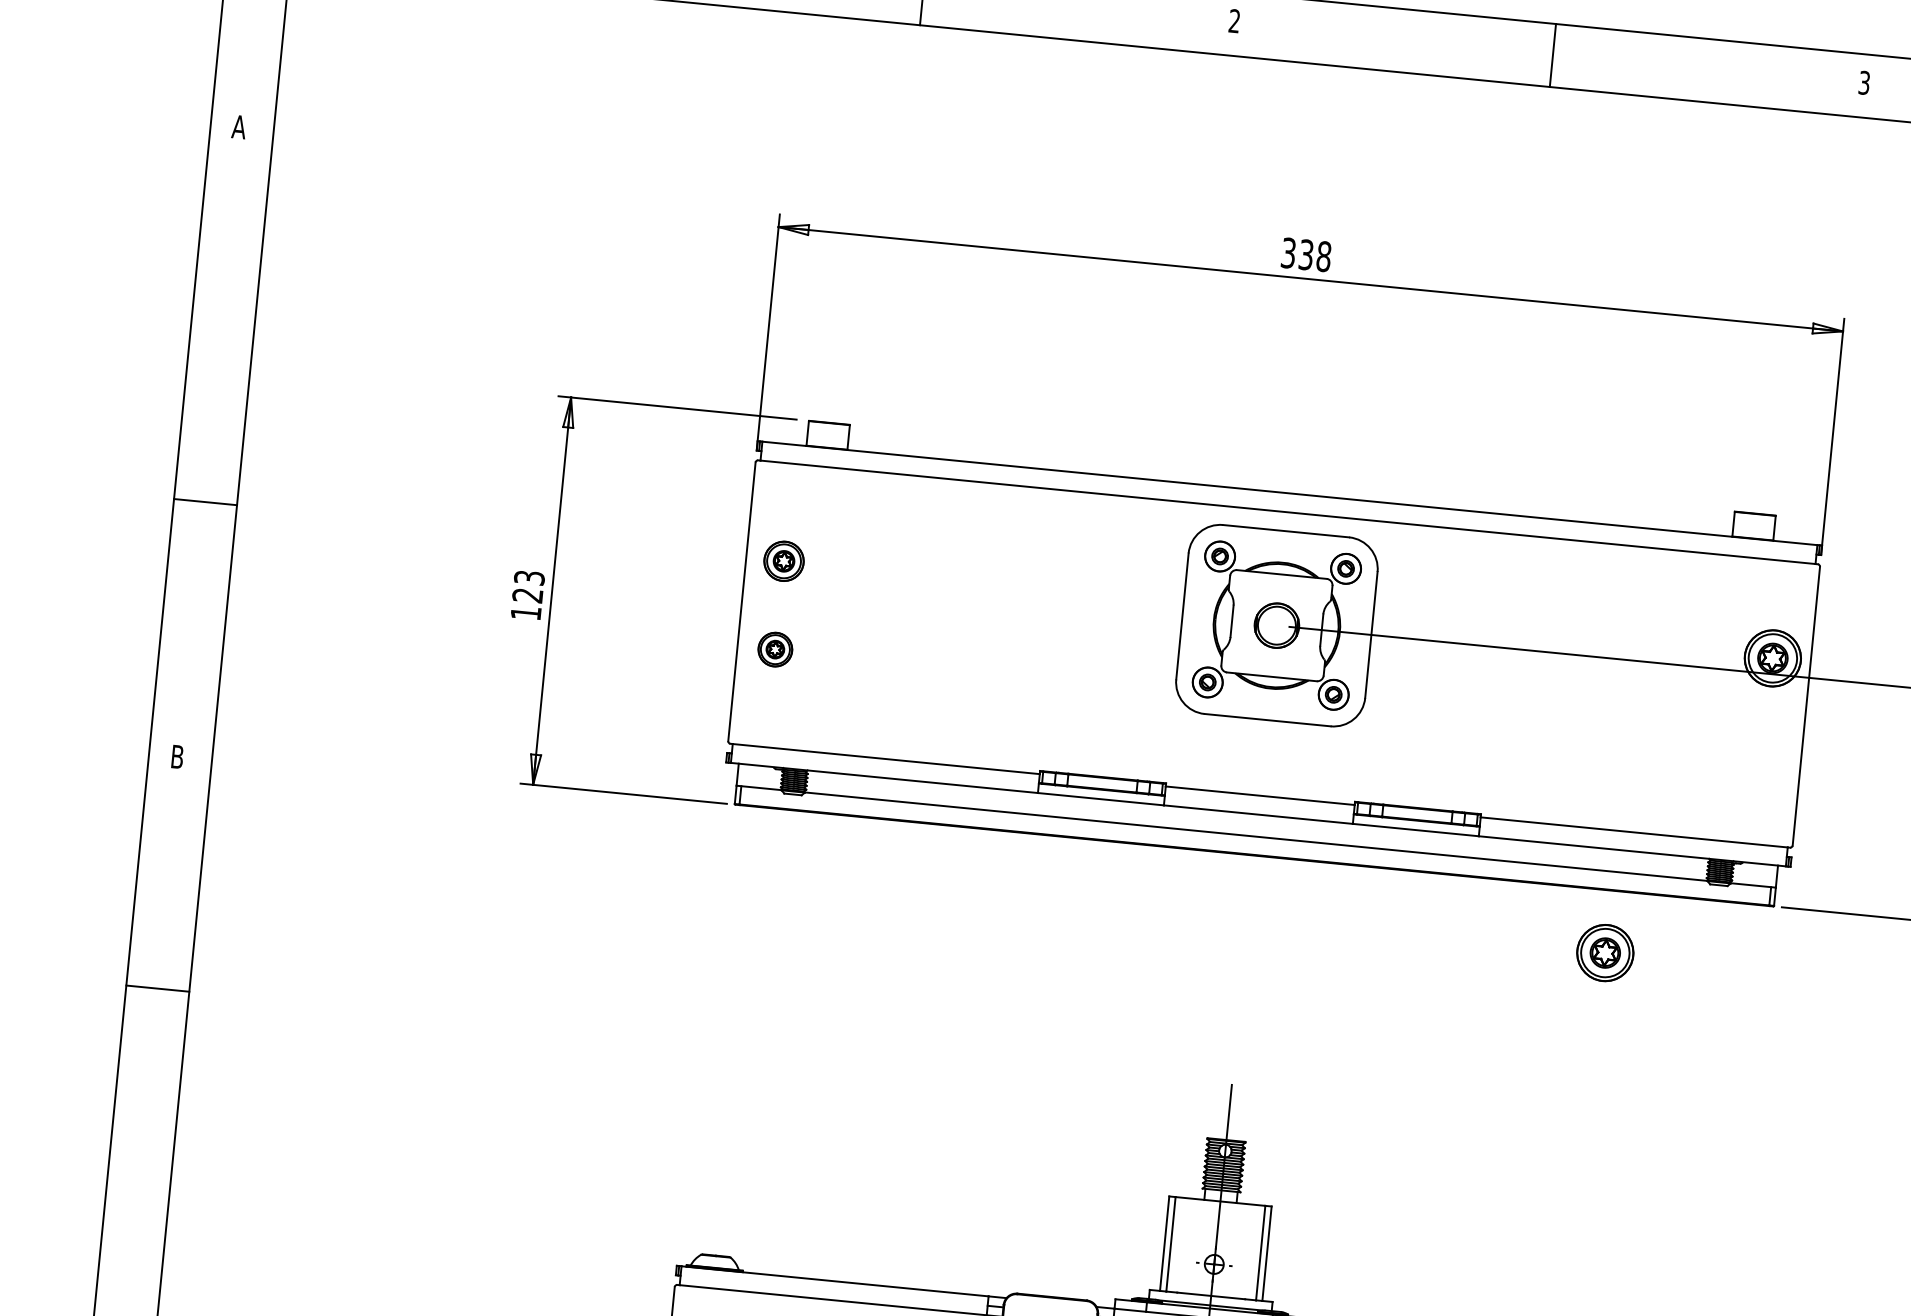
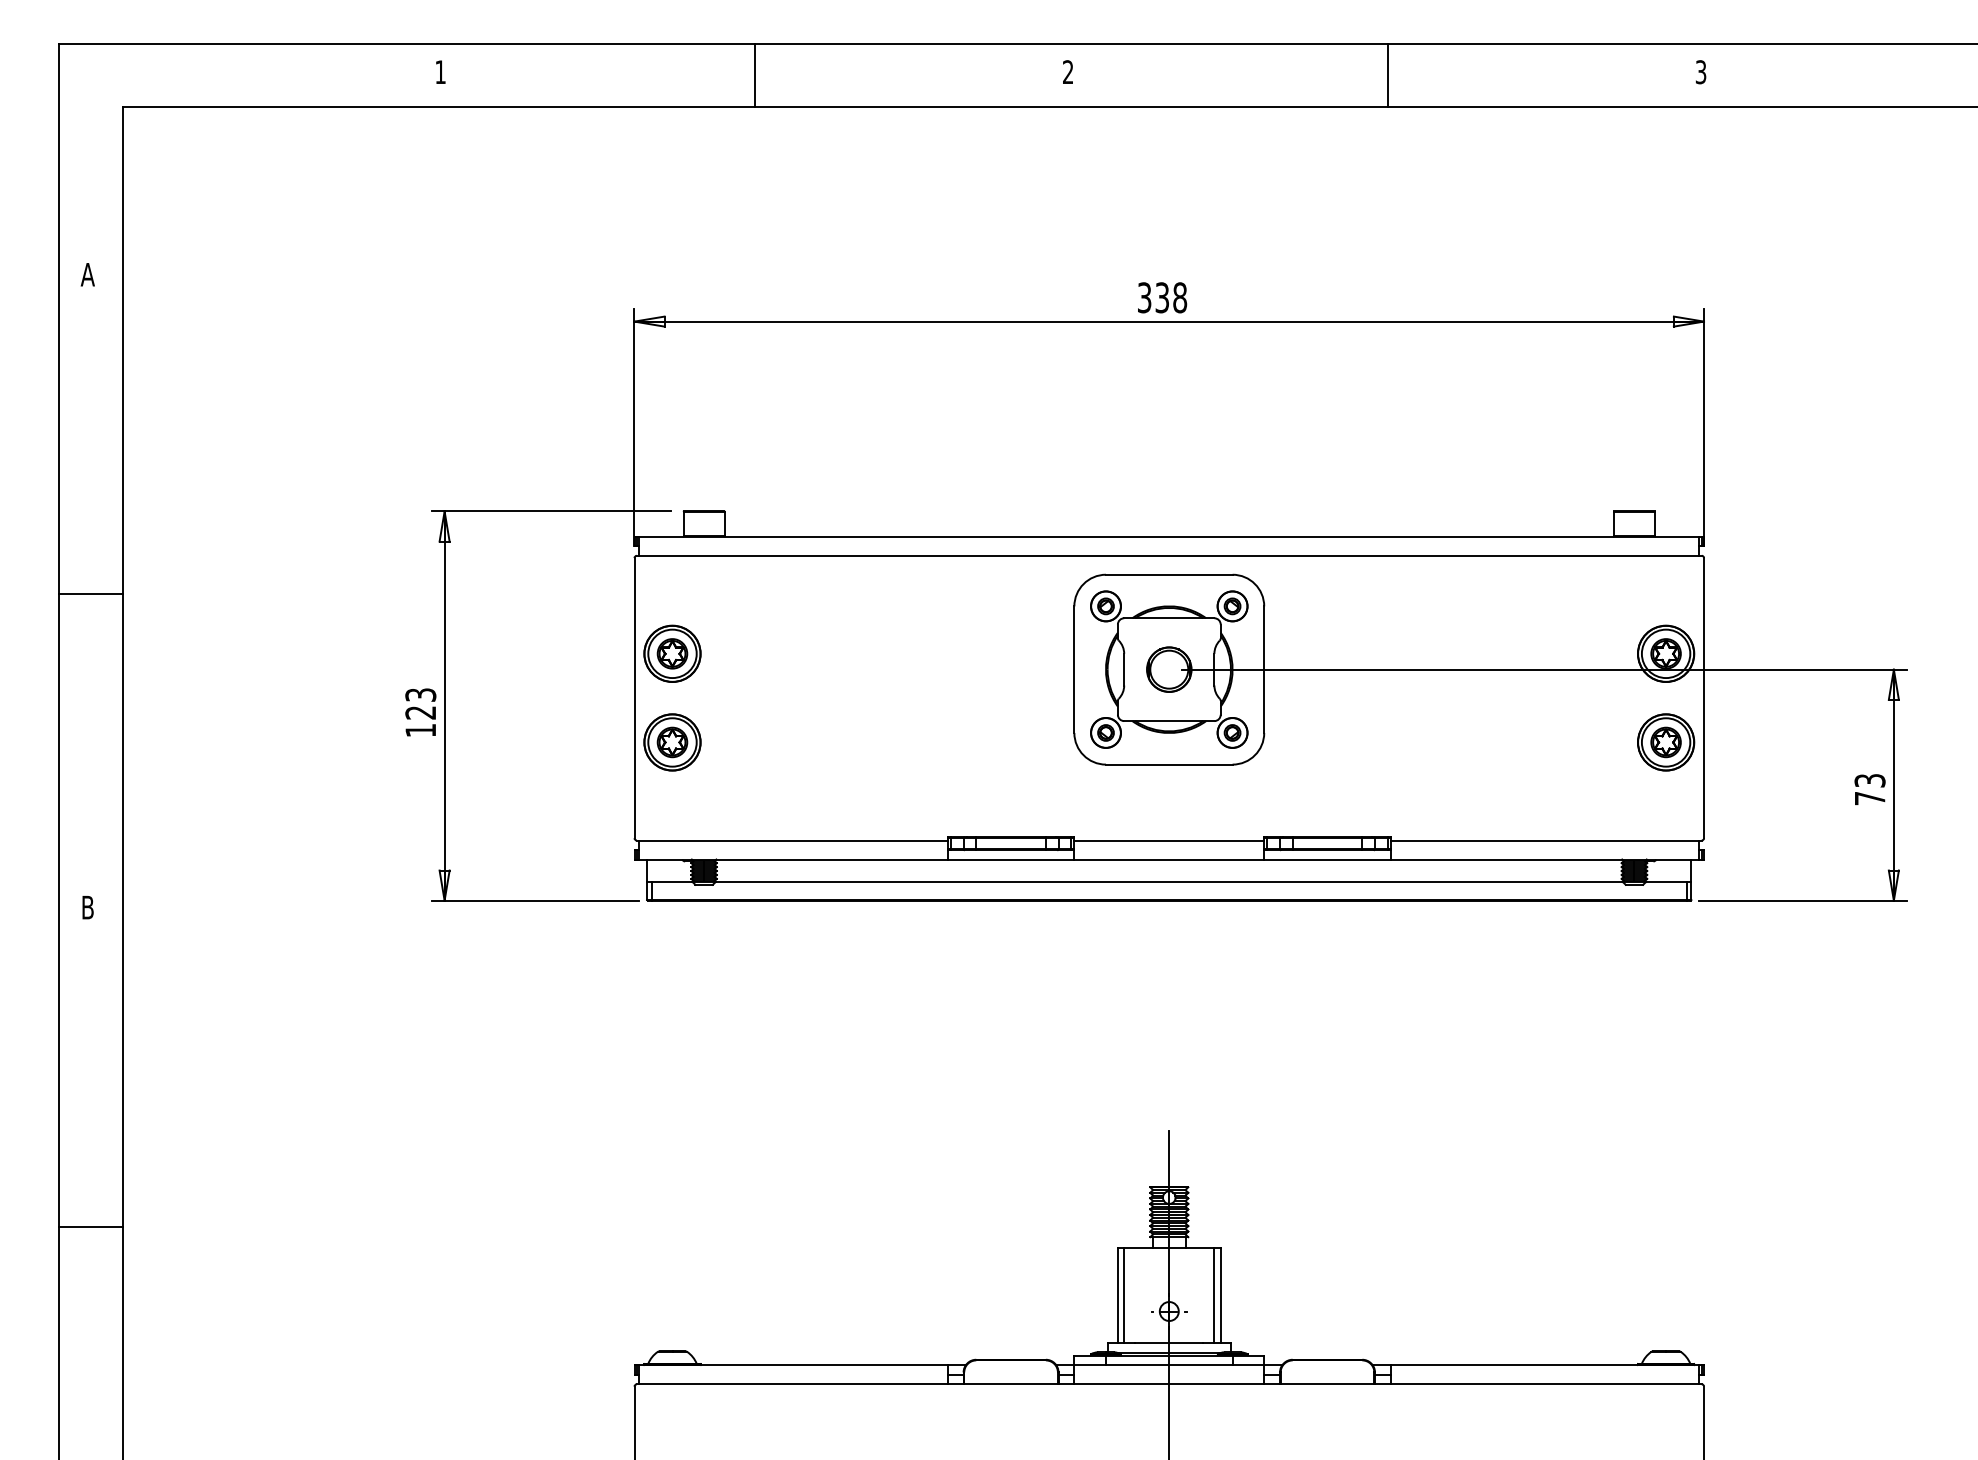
line: (205, 502) -> (90, 594), moved
part: (784, 561) -> (672, 653), size x1.43
part: (775, 649) -> (672, 742), size x1.67
part: (1605, 953) -> (1666, 742), moved
line: (157, 988) -> (90, 1227), moved

